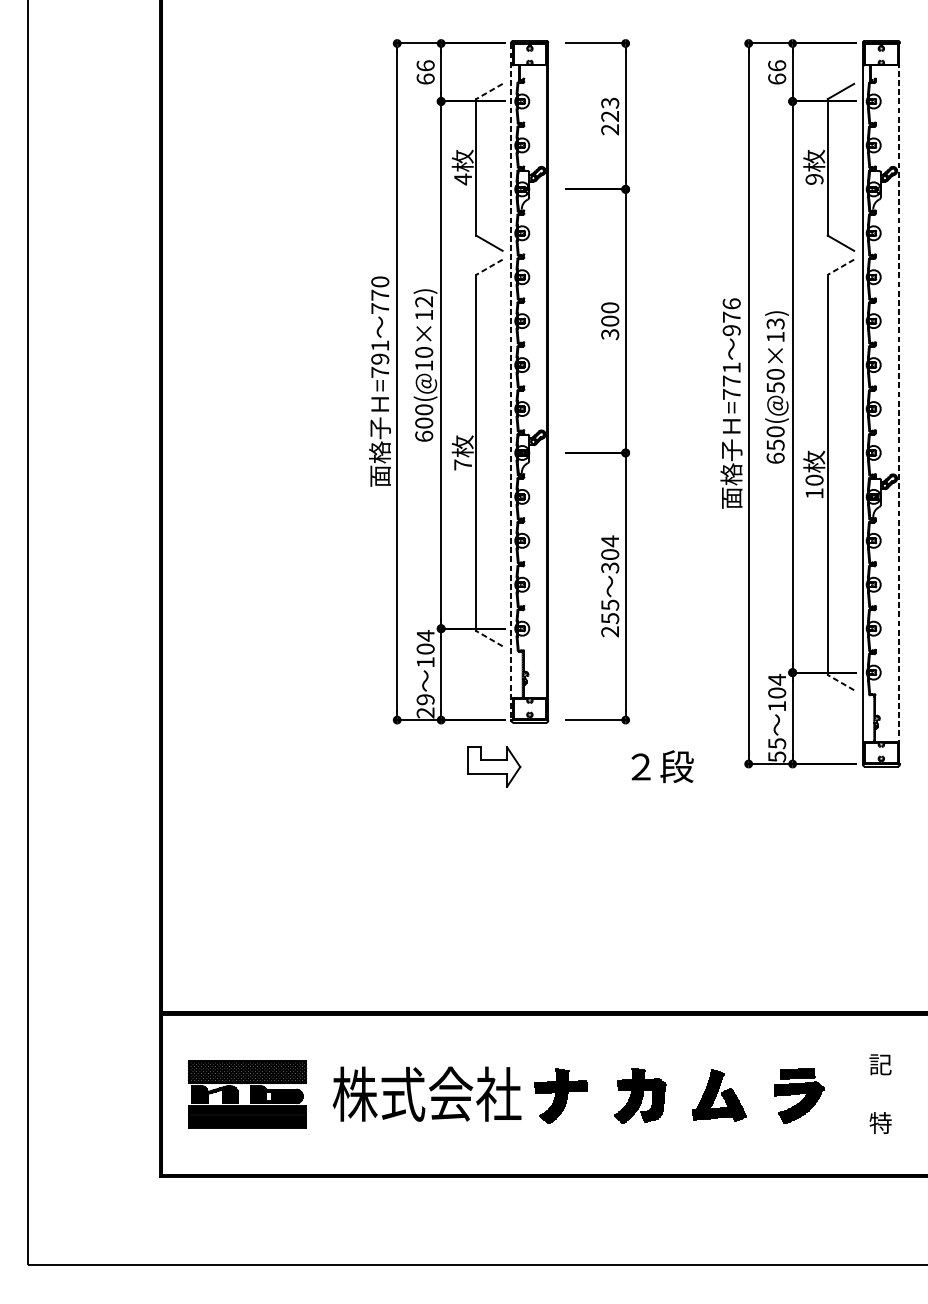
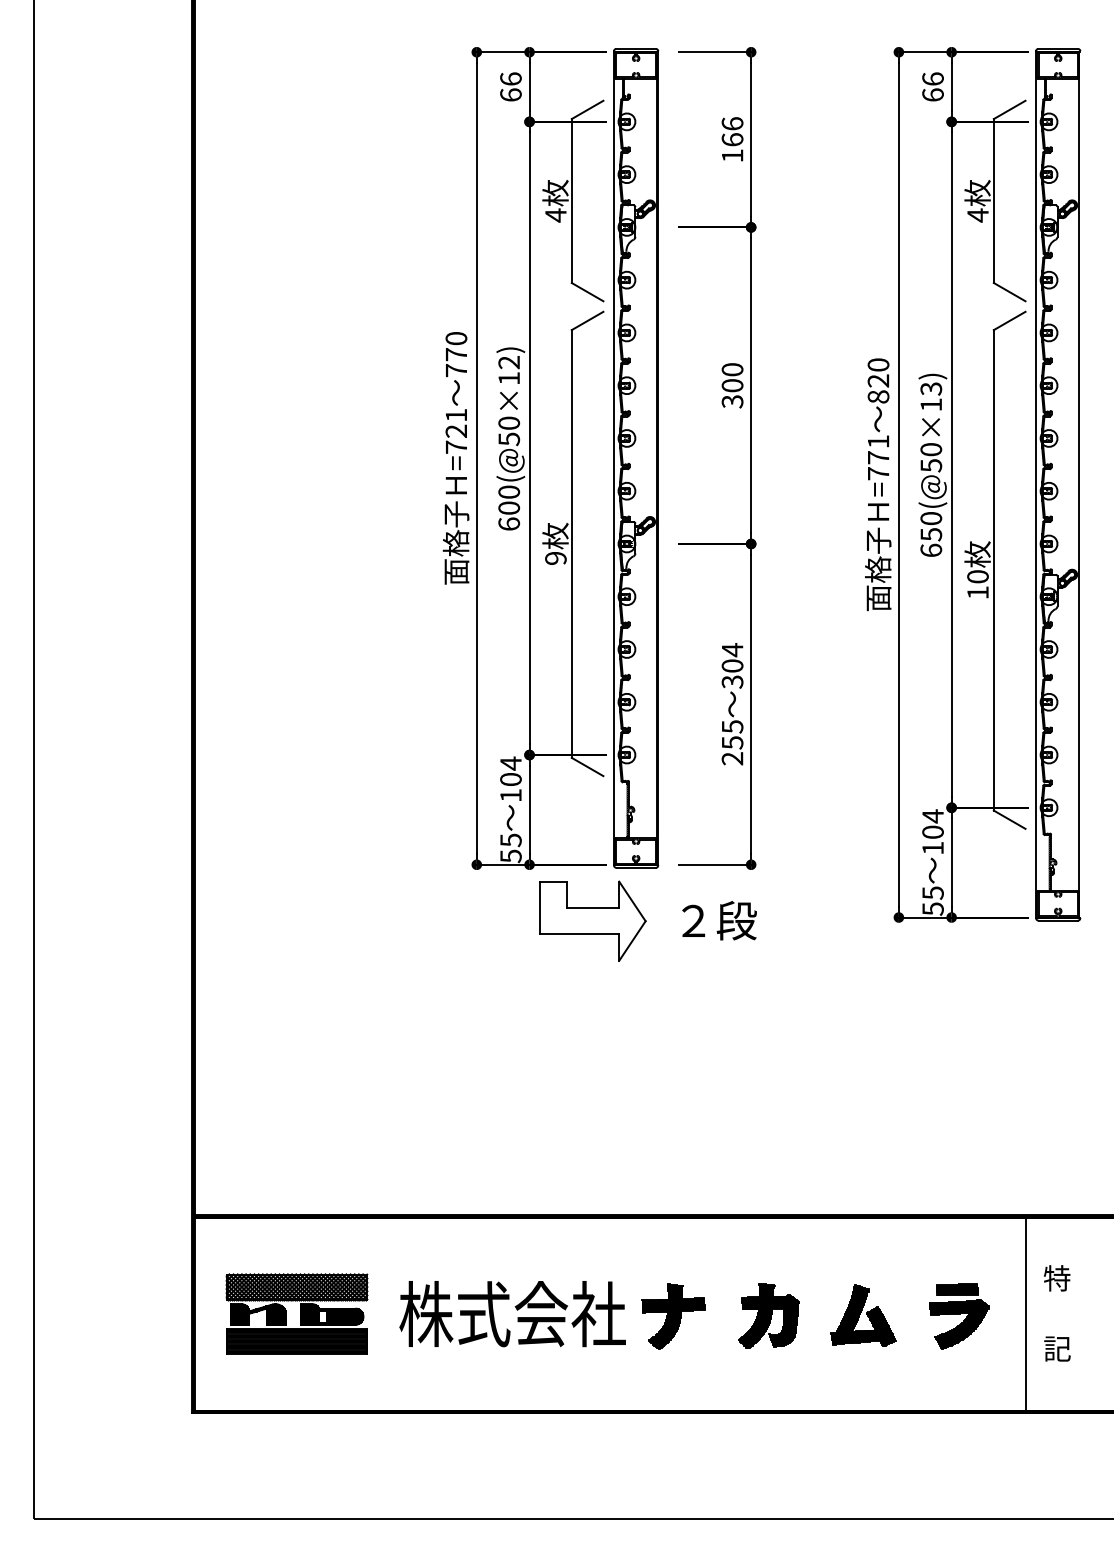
line: (489, 92) -> (587, 110), dashed -> solid
text: (610, 116) -> (732, 139), 223 -> 166
text: (814, 179) -> (977, 215), 9 -> 4
line: (489, 267) -> (587, 321), dashed -> solid
line: (840, 267) -> (1009, 321), dashed -> solid
text: (731, 316) -> (878, 380), 976 -> 820
text: (380, 358) -> (456, 430), =791 -> =721
text: (424, 365) -> (509, 439), 600(@10×12) -> 600(@50×12)
line: (511, 382) -> (613, 459), dashed -> solid
line: (899, 403) -> (1079, 484), dashed -> solid
text: (462, 464) -> (555, 557), 7 -> 9
line: (489, 638) -> (587, 766), dashed -> solid
line: (840, 682) -> (1009, 819), dashed -> solid
text: (425, 706) -> (510, 848), 29 -> 55
part: (493, 766) -> (592, 920), size x1.67
text: (662, 766) -> (719, 920), moved
text: (880, 1064) -> (1057, 1278), 記 -> 特
line: (854, 1094) -> (1025, 1314), added
text: (880, 1122) -> (1057, 1348), 特 -> 記

